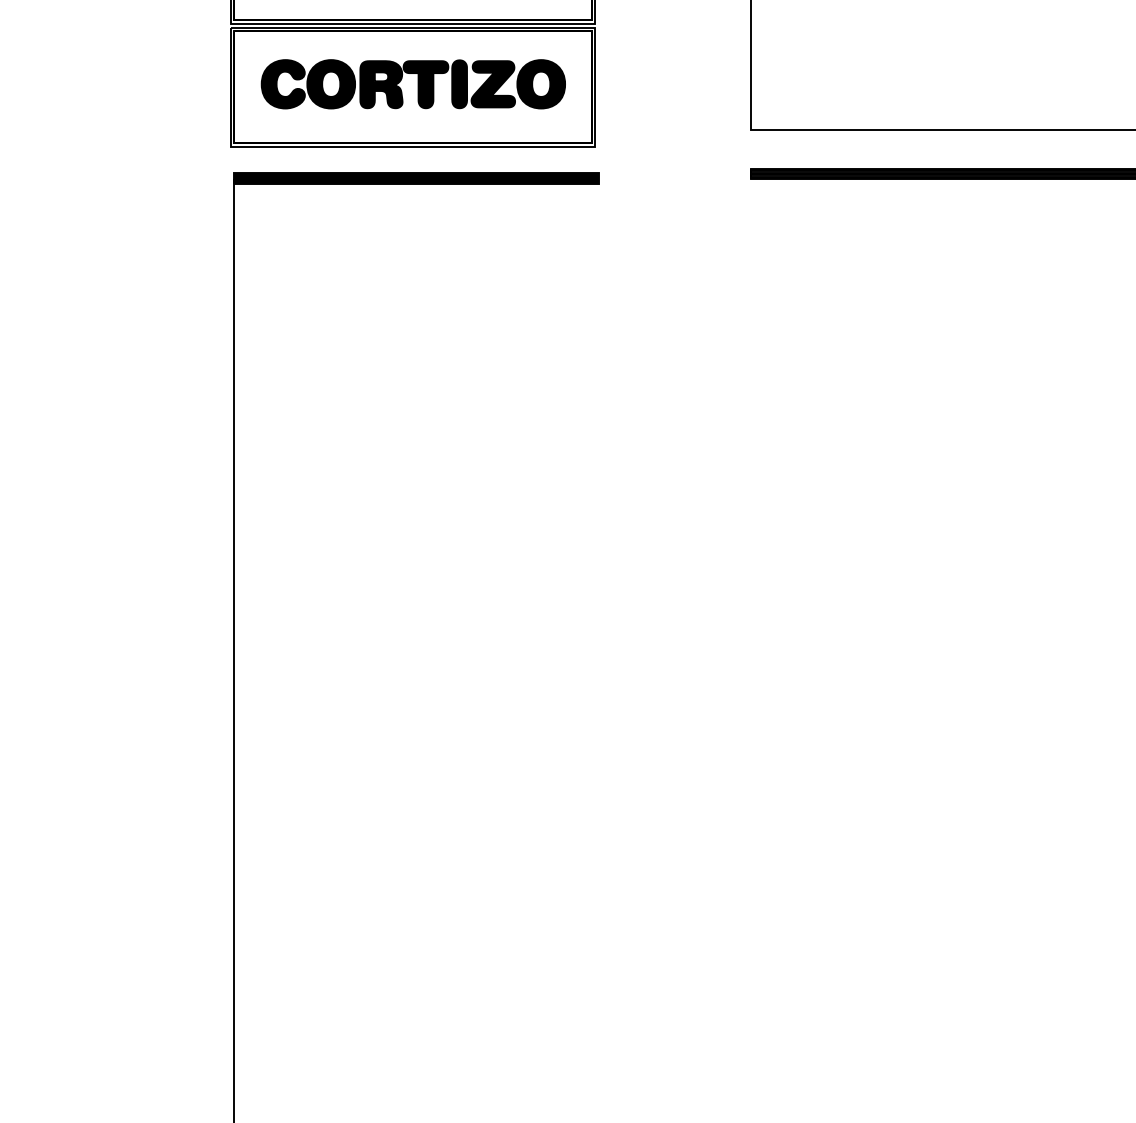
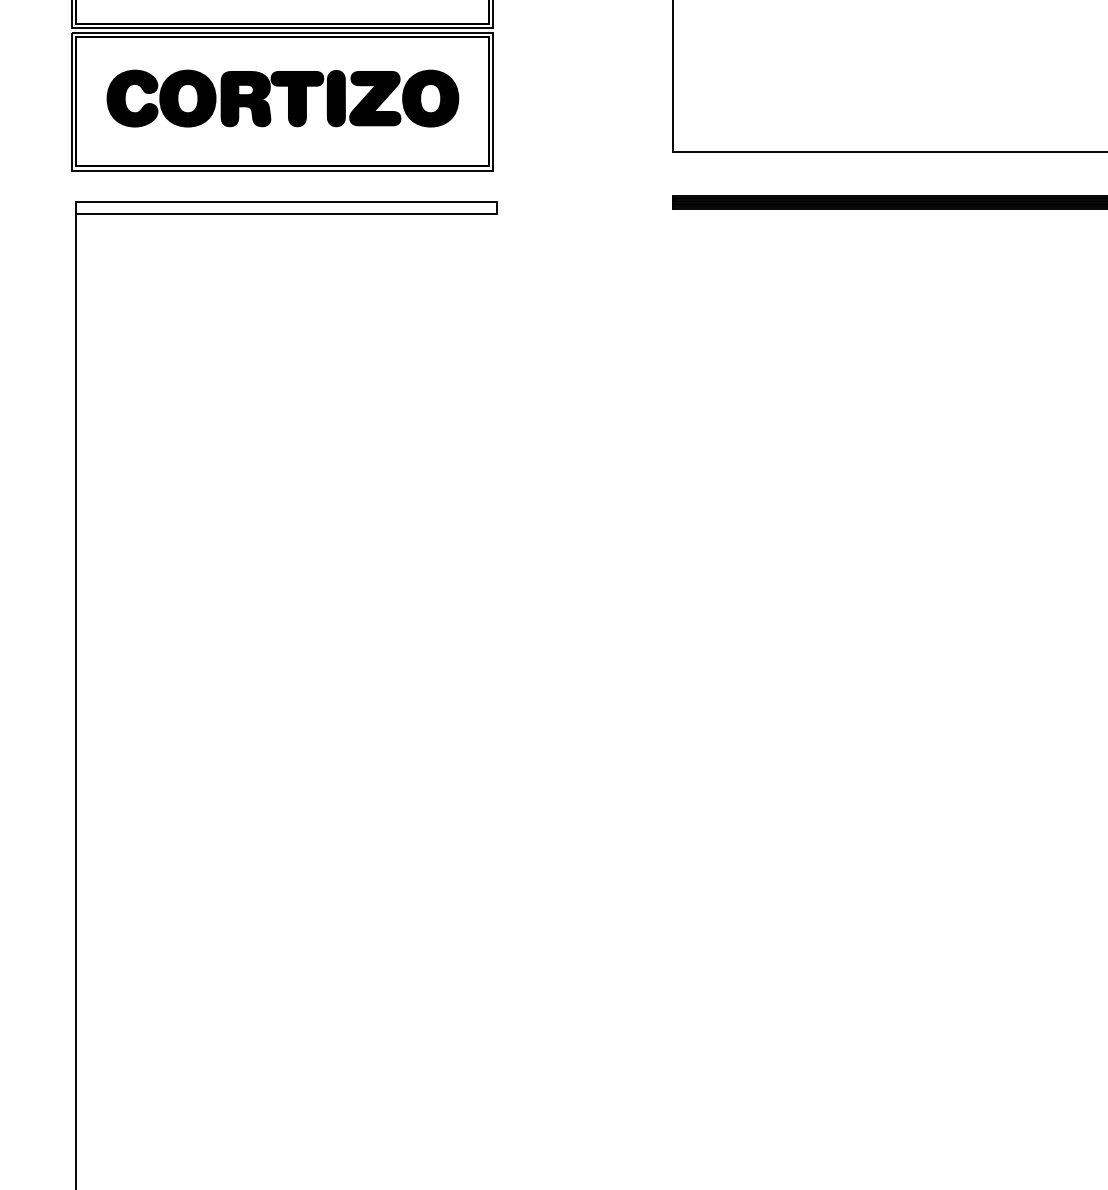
hatch: (416, 178) -> (286, 207), removed

